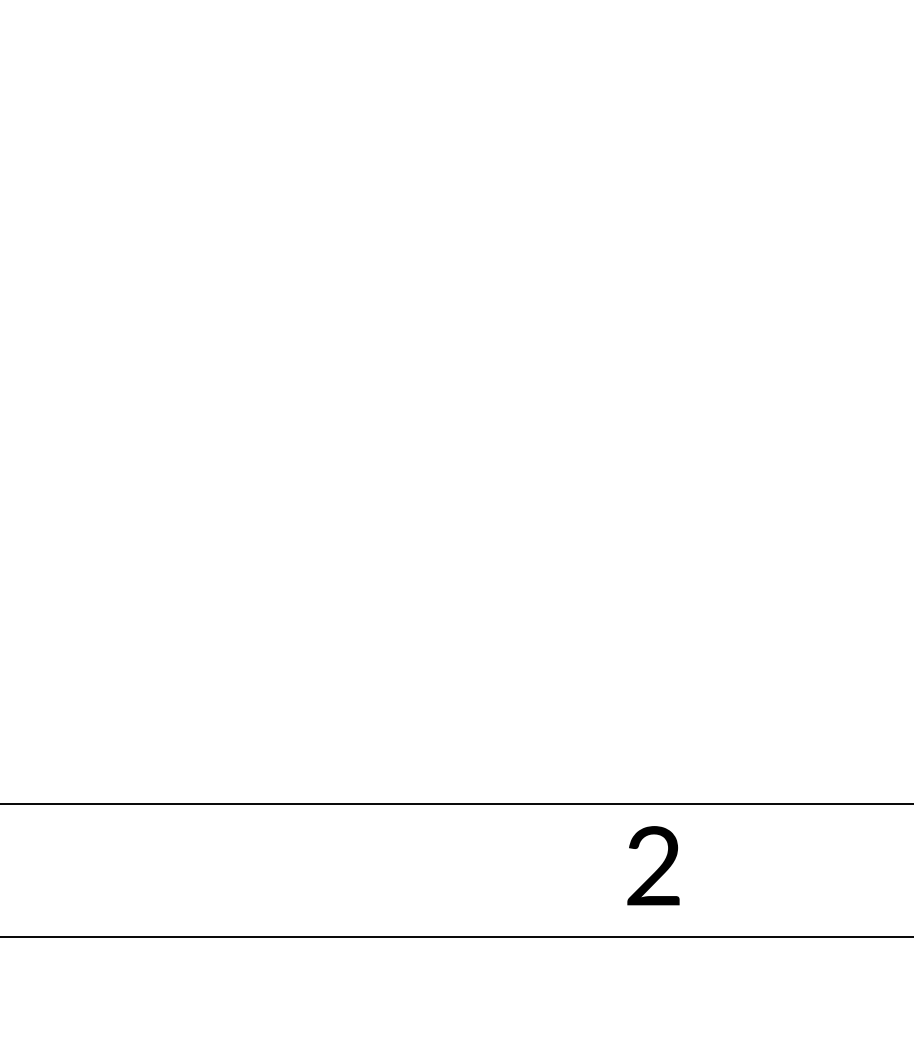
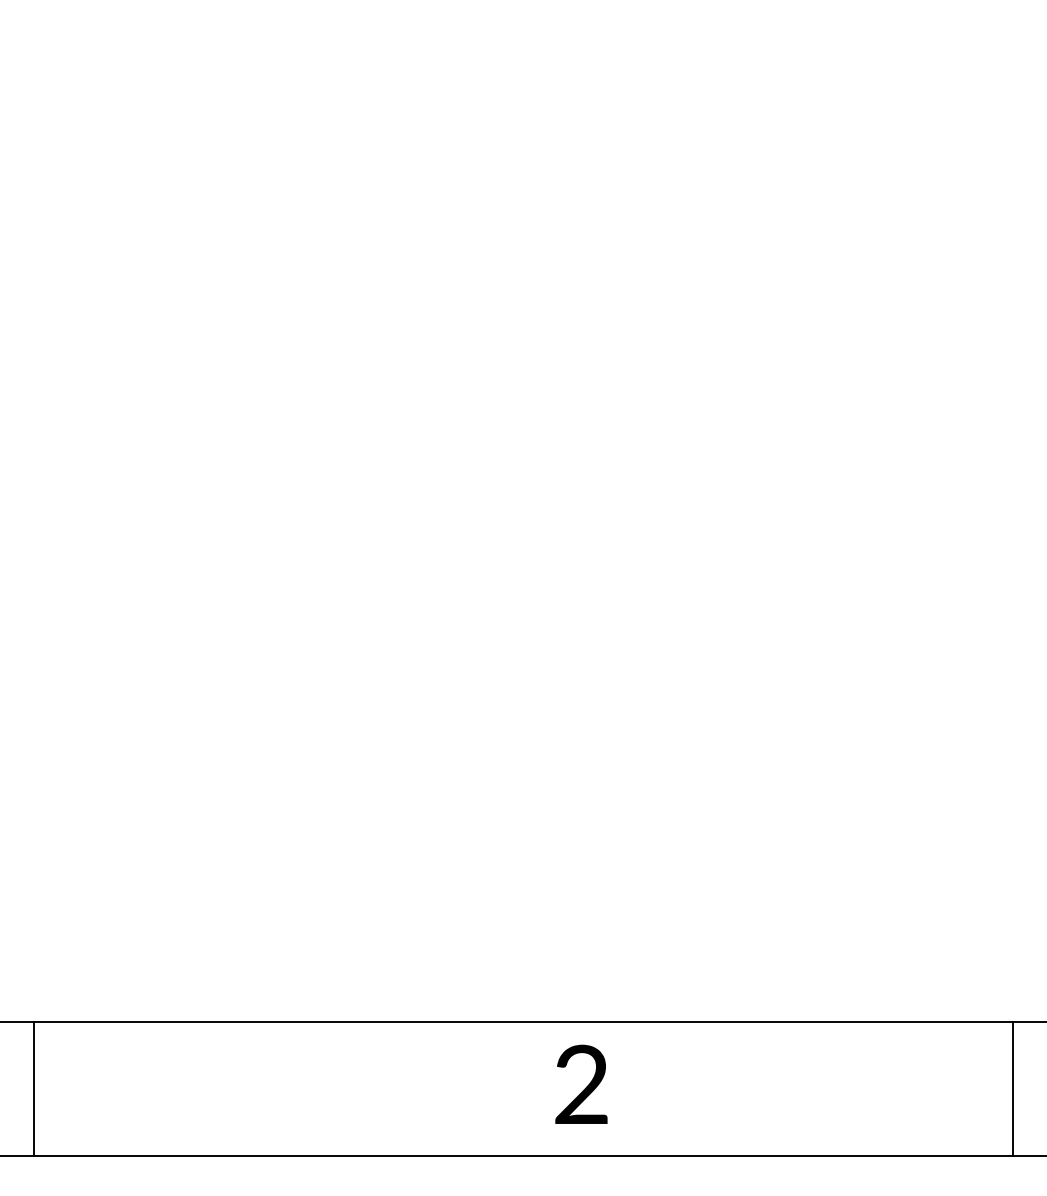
text: (653, 864) -> (581, 1083), moved
line: (25, 869) -> (33, 1088), added

